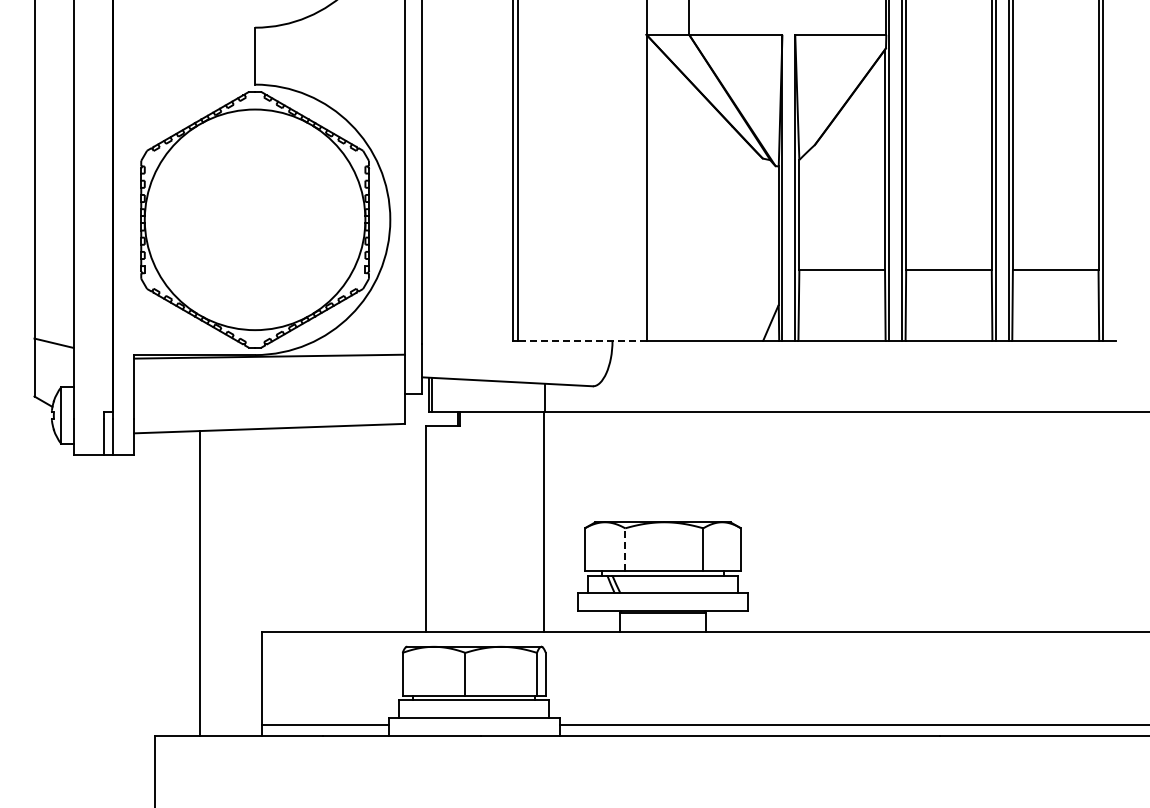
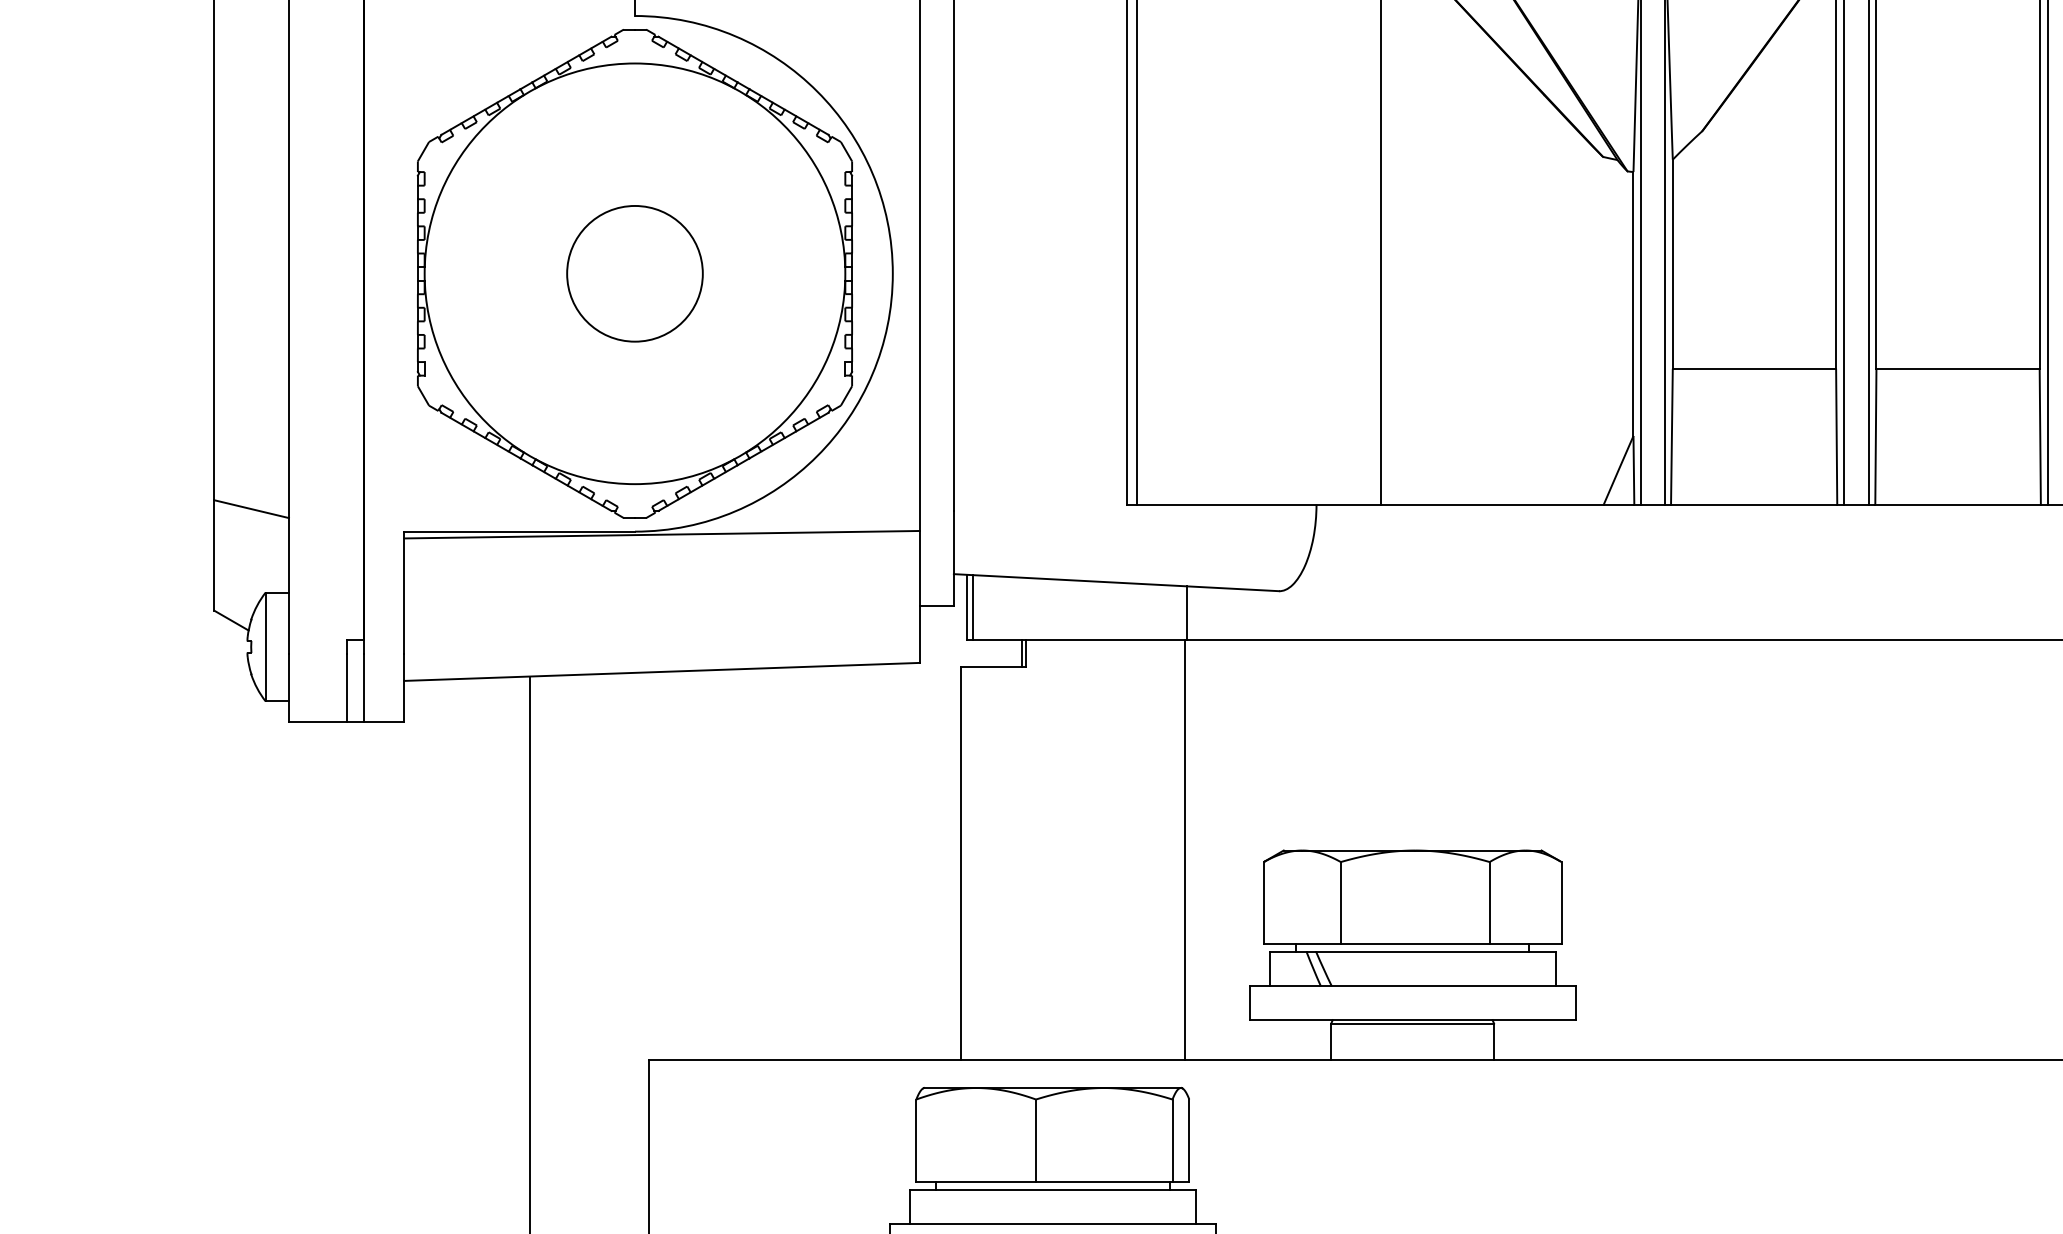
circle: (254, 219) -> (633, 273), added
line: (581, 340) -> (1257, 503), dashed -> solid
line: (625, 549) -> (1341, 902), dashed -> solid

